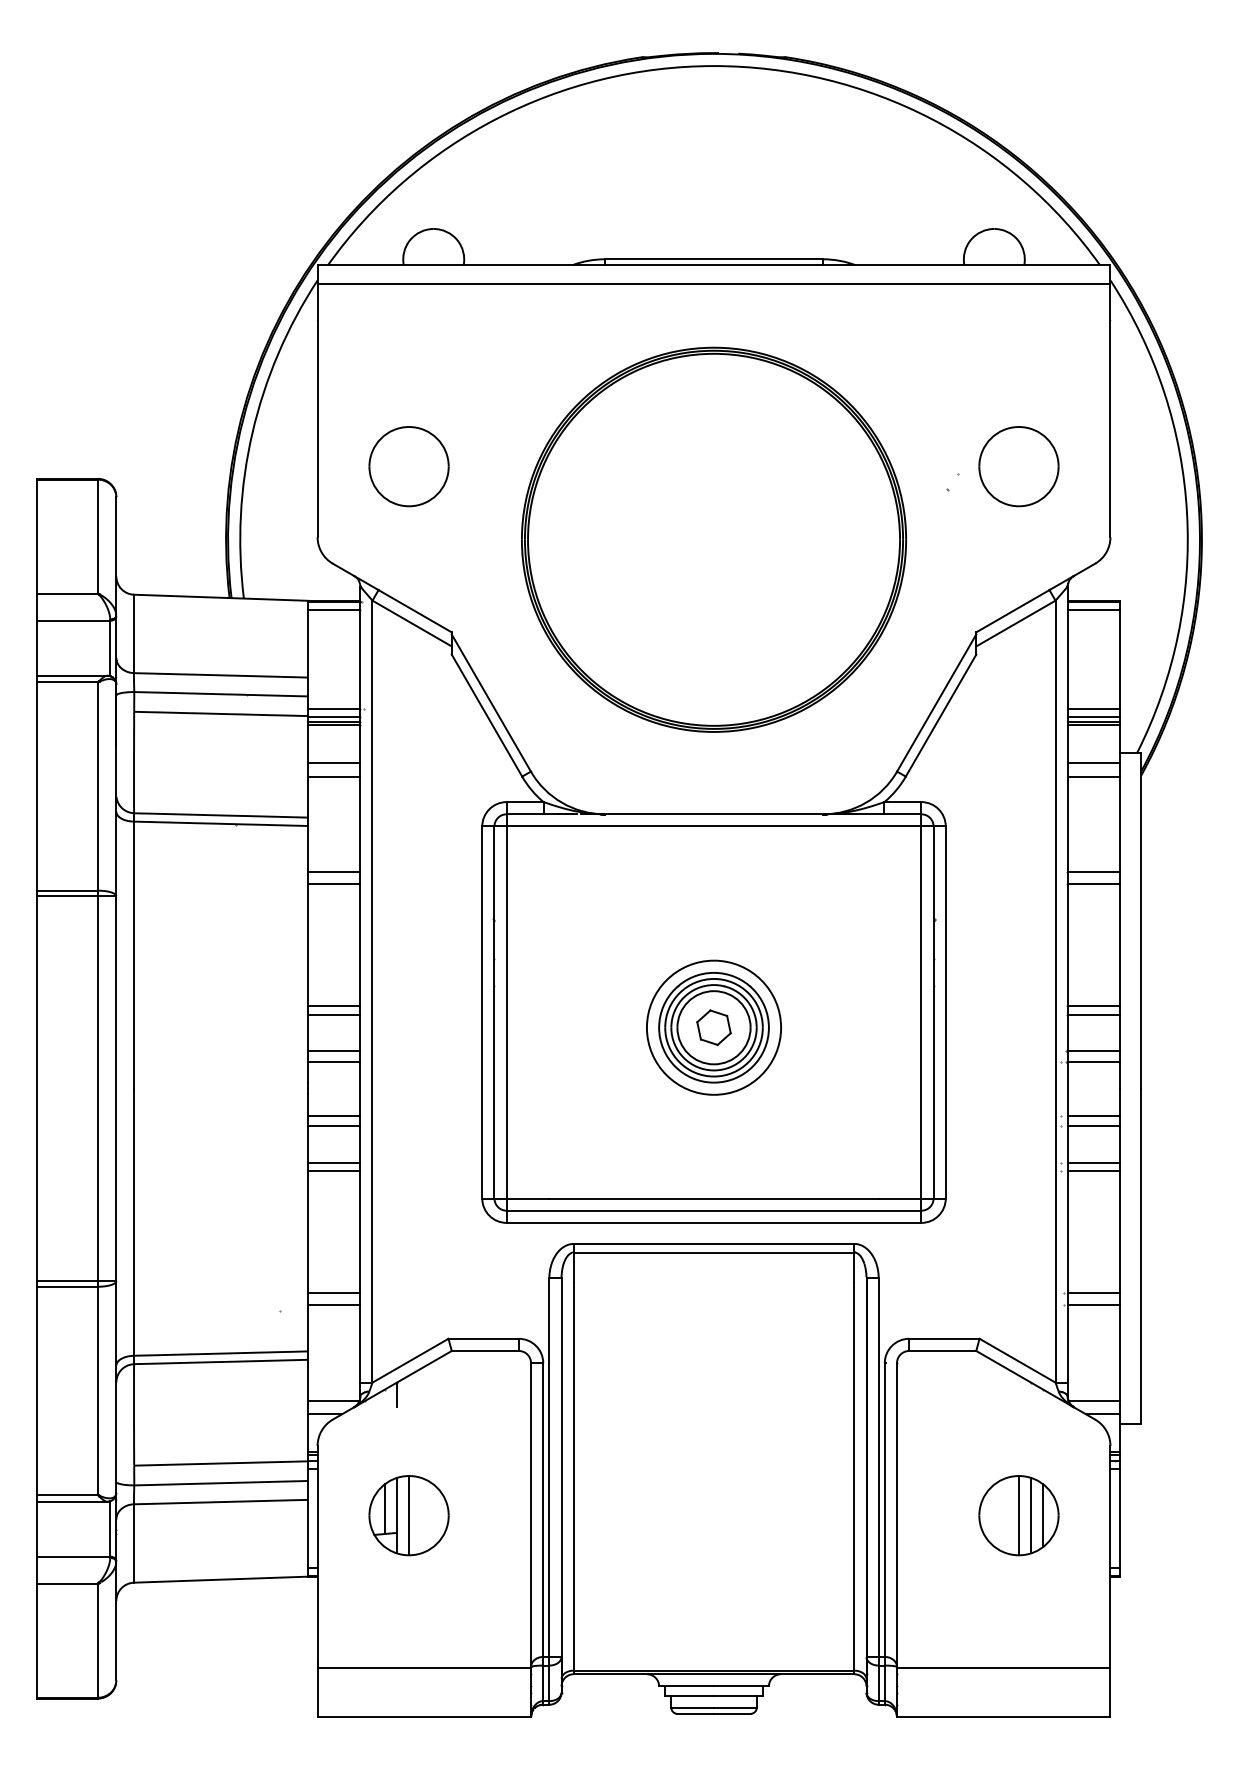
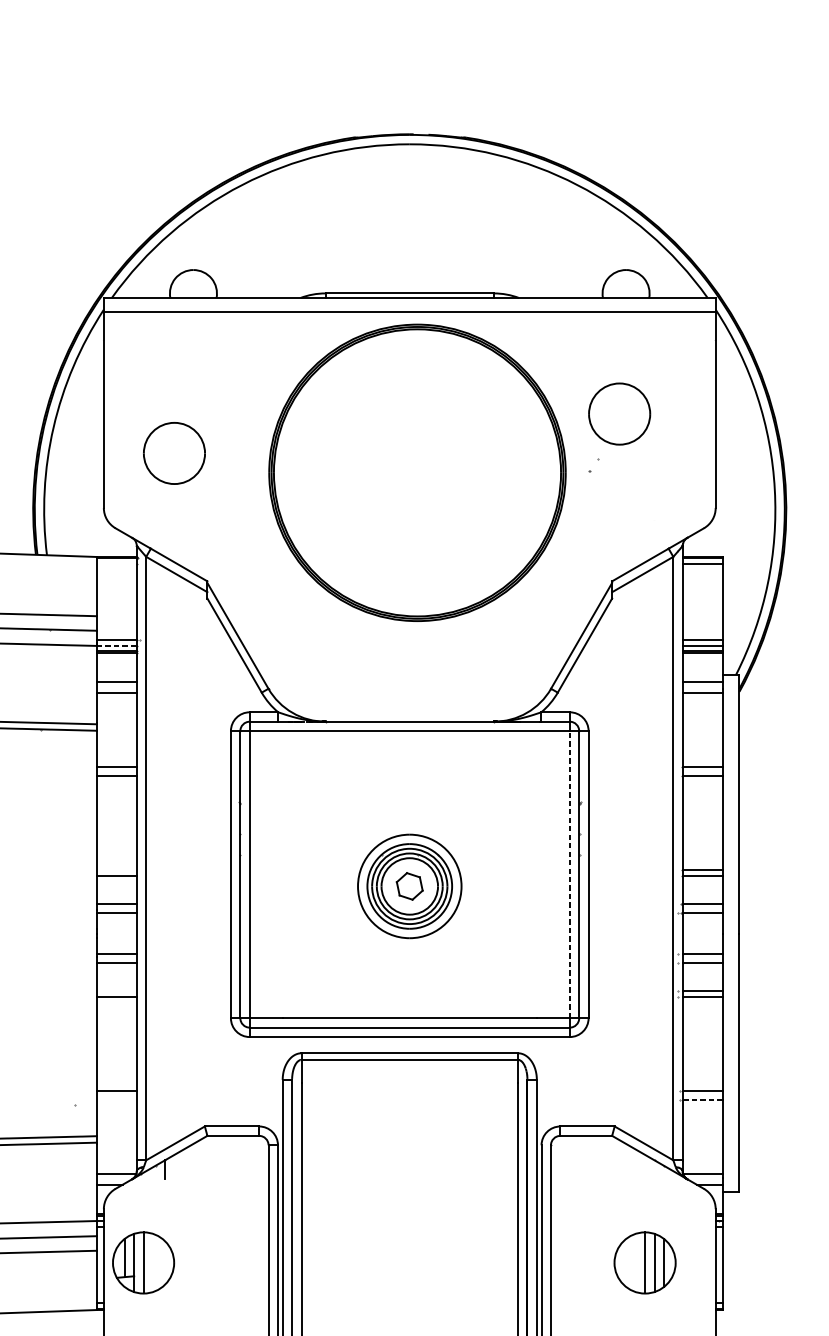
part: (1018, 466) -> (619, 413), moved
part: (713, 539) -> (417, 472), moved
line: (334, 609) -> (116, 563), removed
line: (334, 716) -> (116, 646), solid -> dashed
line: (334, 1005) -> (116, 869), removed
line: (921, 1012) -> (569, 874), solid -> dashed
line: (334, 1162) -> (116, 990), removed
line: (334, 1305) -> (116, 1100), removed
line: (1093, 1305) -> (702, 1100), solid -> dashed
part: (408, 1515) -> (143, 1262), moved

